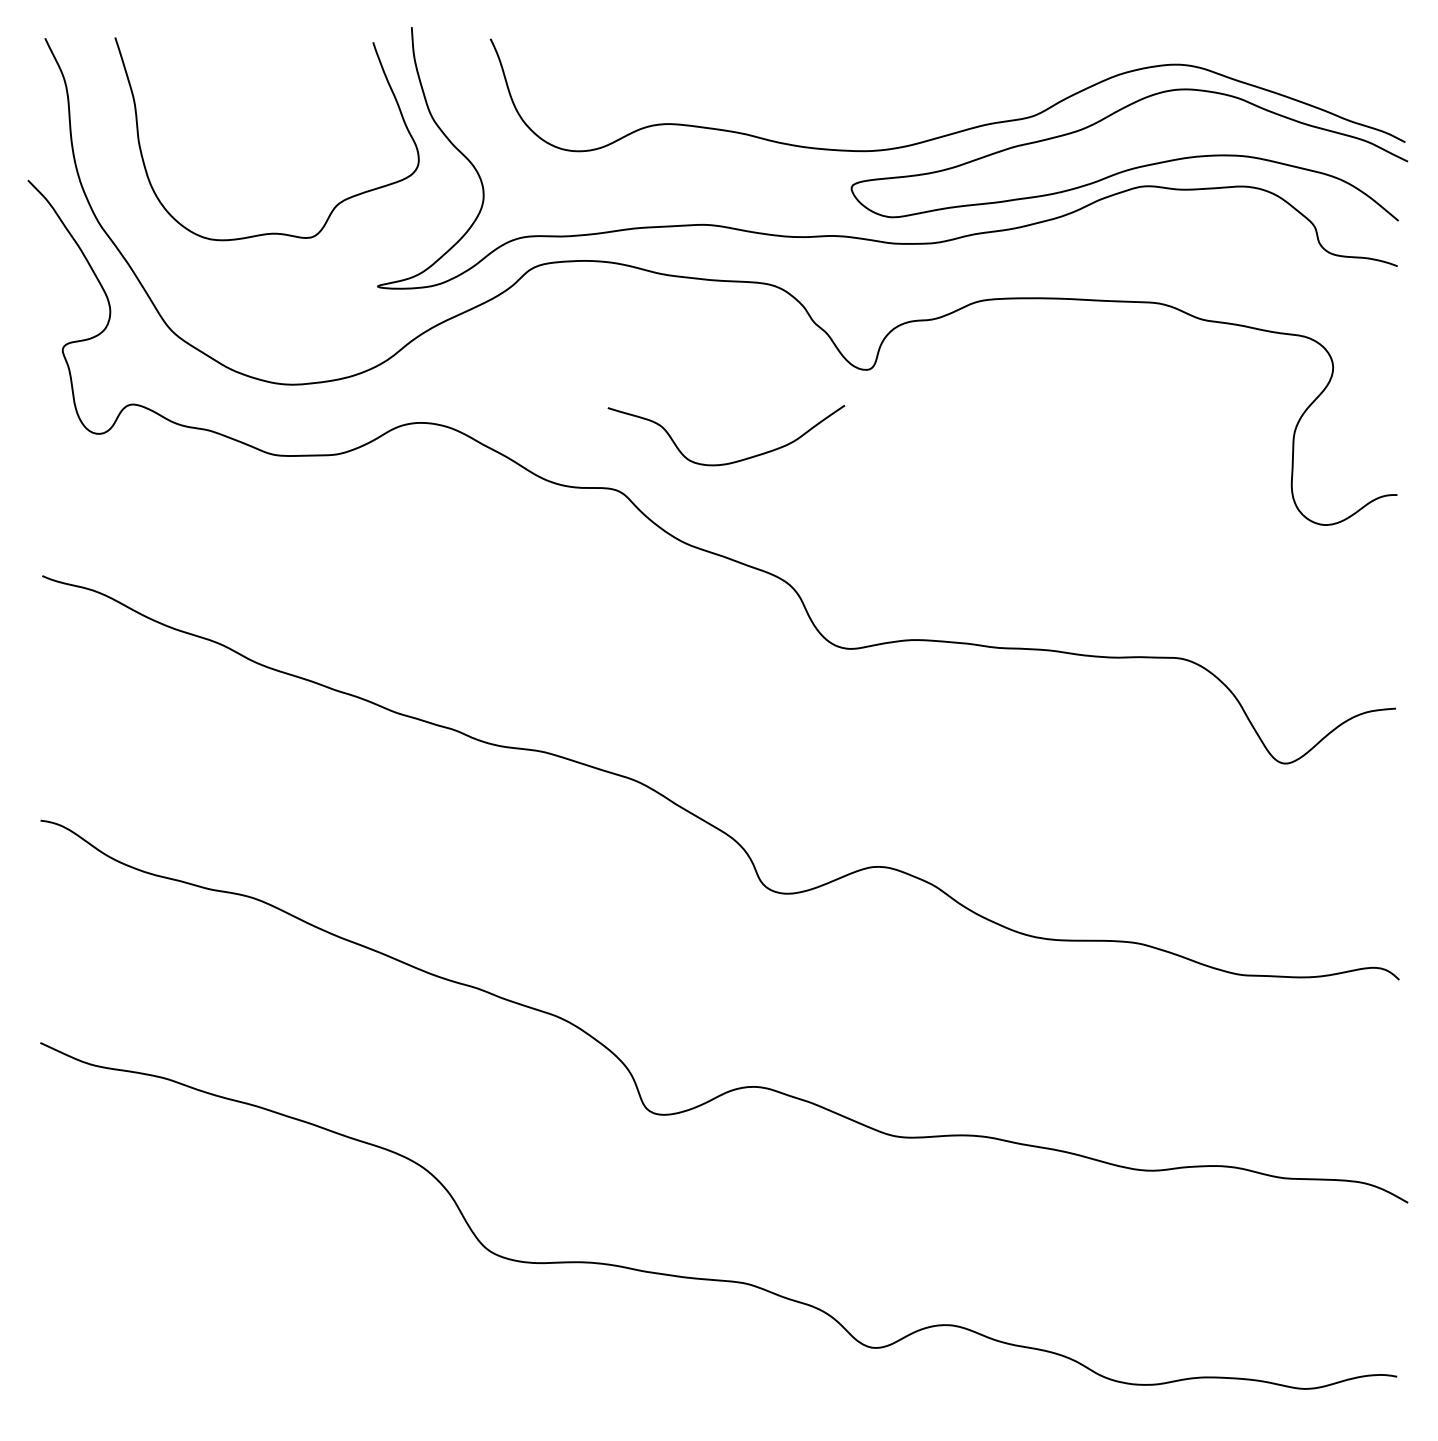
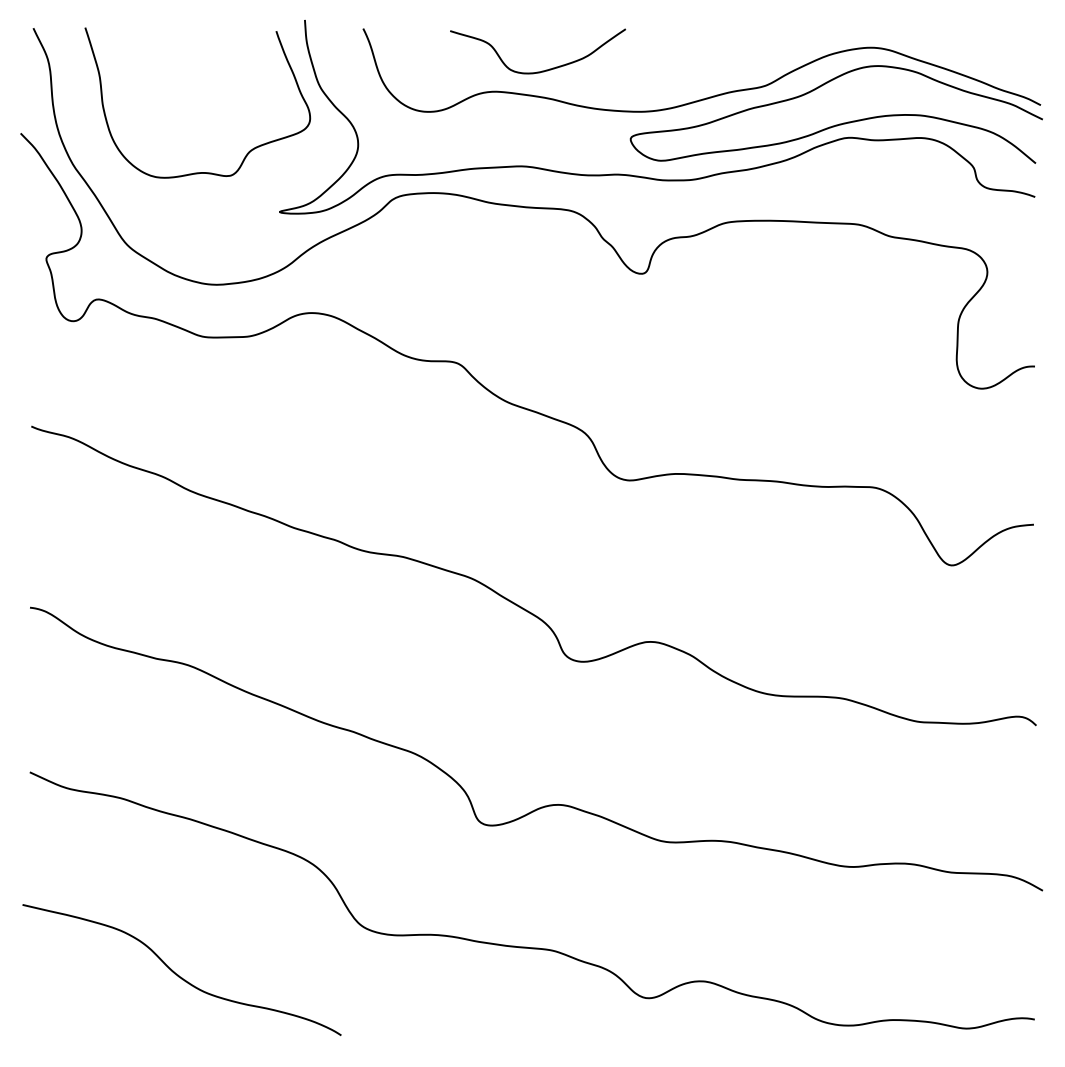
curve: (732, 461) -> (542, 70), moved
curve: (241, 1315) -> (178, 974), added

